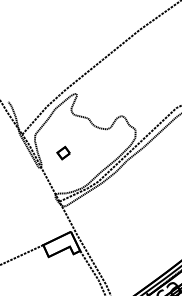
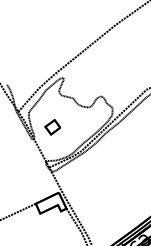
part: (63, 152) -> (52, 126), size x1.43

